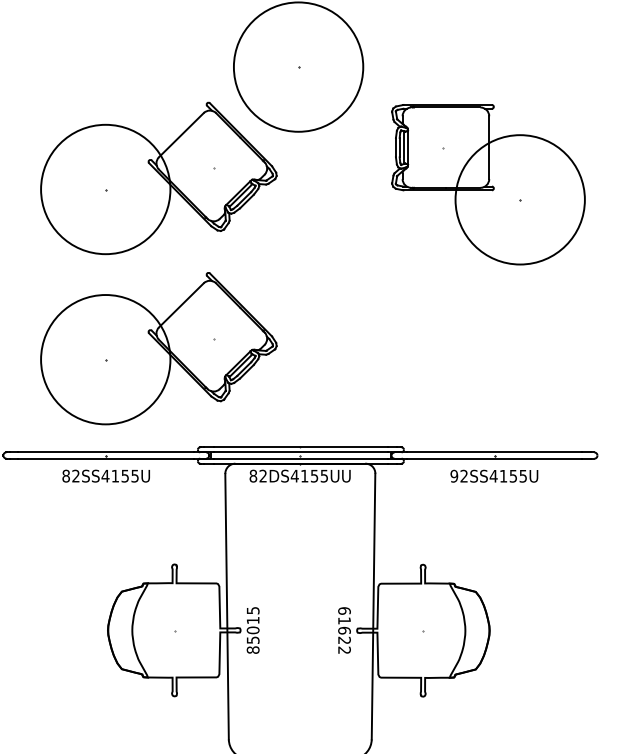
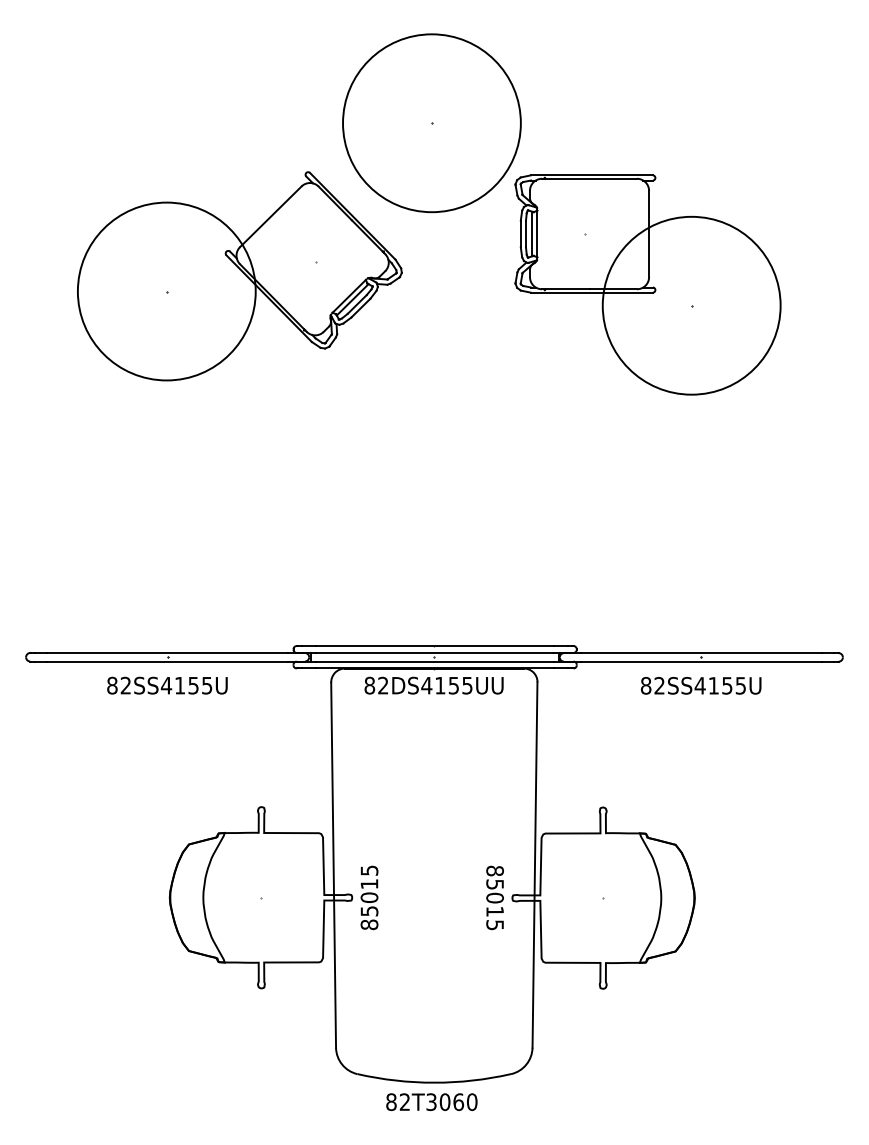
part: (488, 184) -> (647, 284), moved
part: (158, 348) -> (239, 510), removed
text: (453, 476) -> (645, 685), 92SS4155U -> 82SS4155U
text: (344, 630) -> (494, 897), 61622 -> 85015

